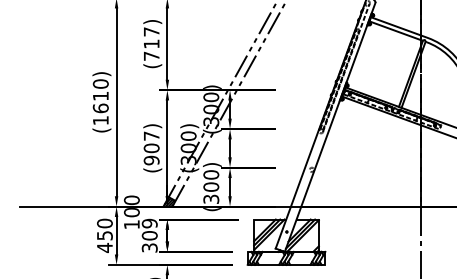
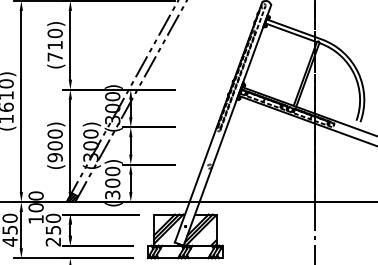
text: (151, 31) -> (55, 33), (717) -> (710)
text: (151, 135) -> (55, 133), (907) -> (900)
text: (149, 235) -> (53, 229), 309 -> 250

